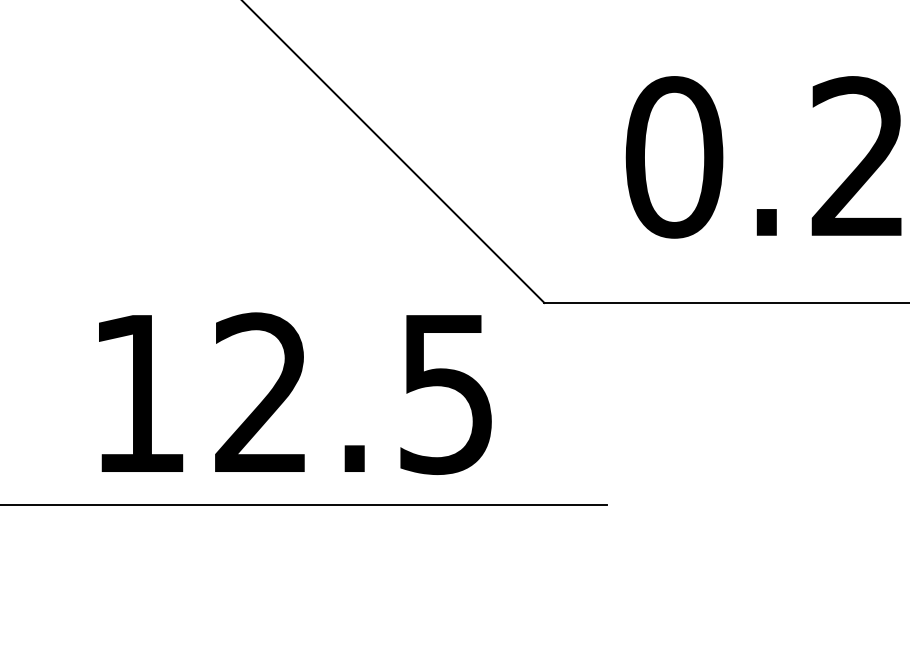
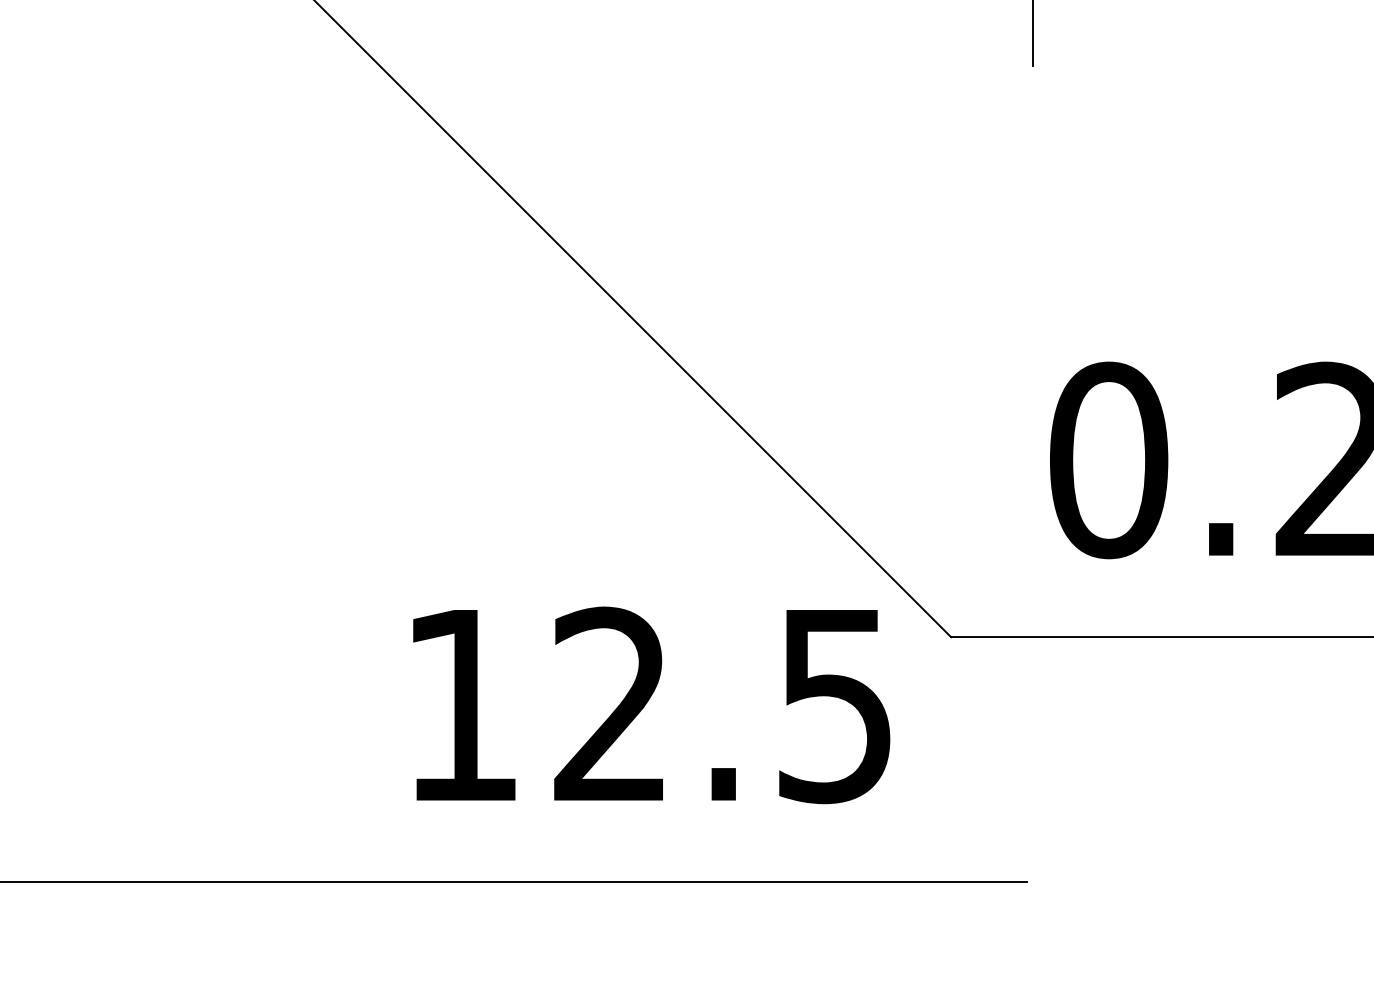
text: (295, 393) -> (651, 705), moved

